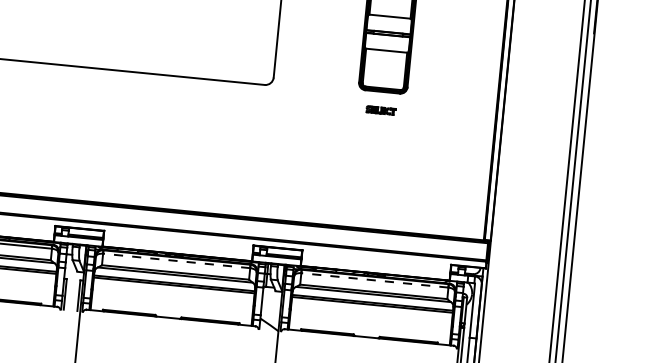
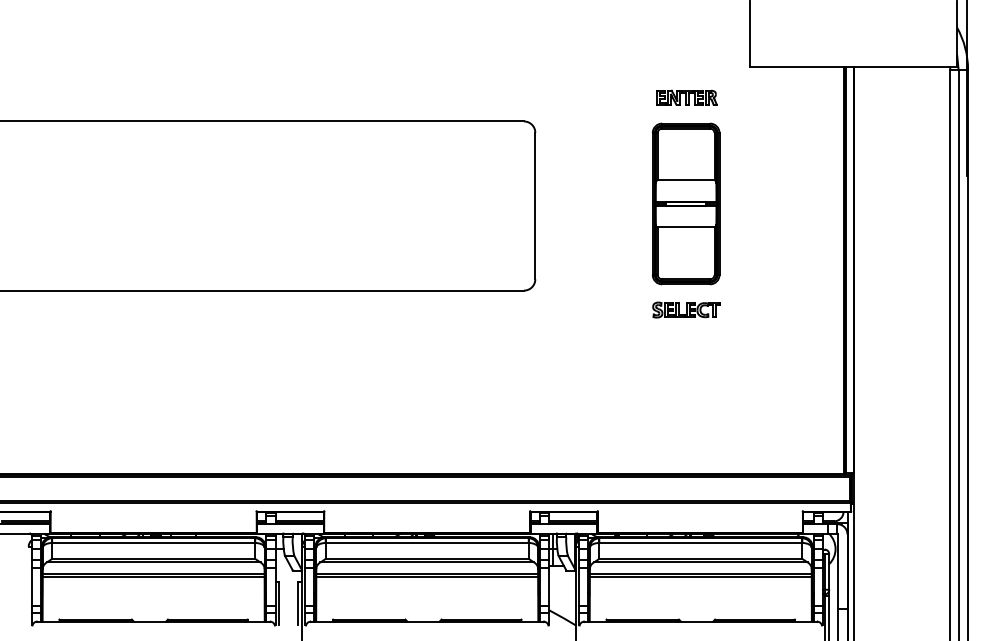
part: (381, 110) -> (686, 309), size x1.67
line: (176, 260) -> (426, 542), dashed -> solid
line: (374, 280) -> (700, 542), dashed -> solid

